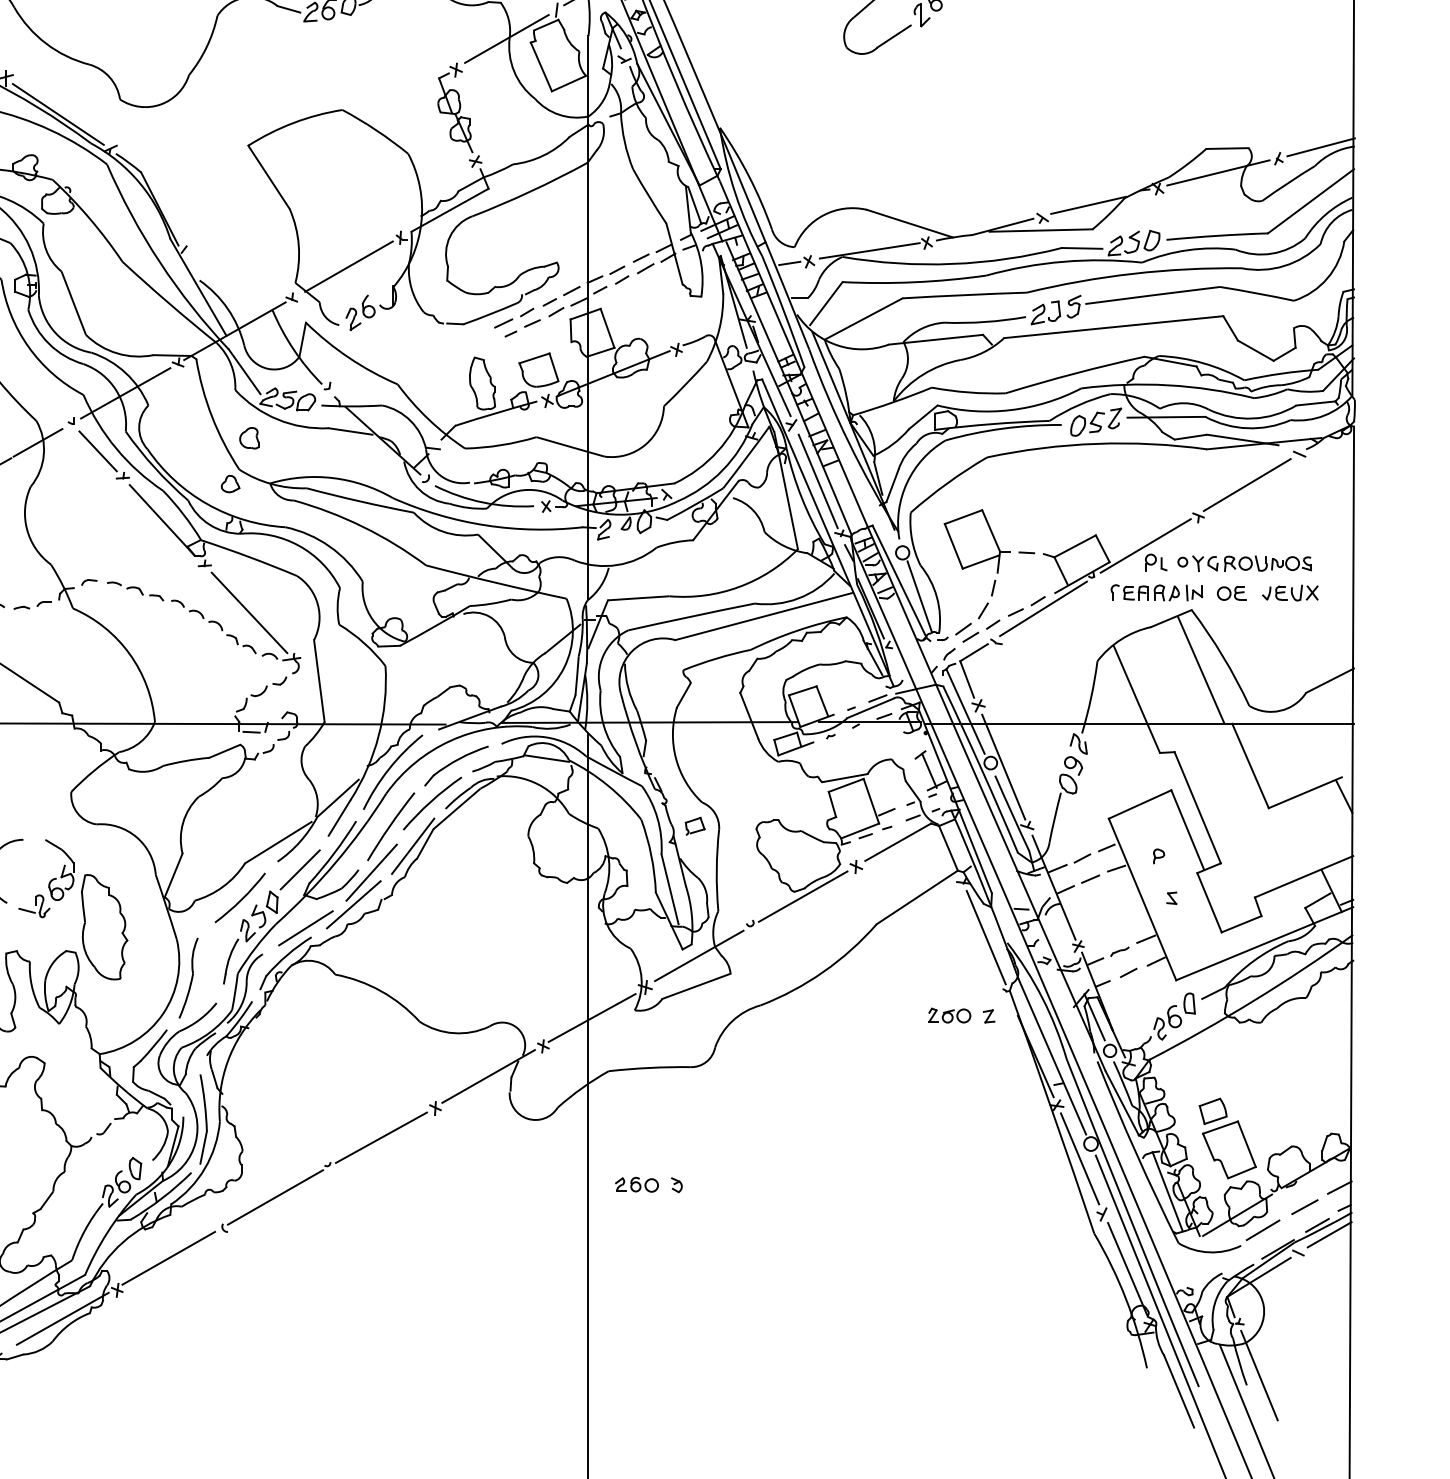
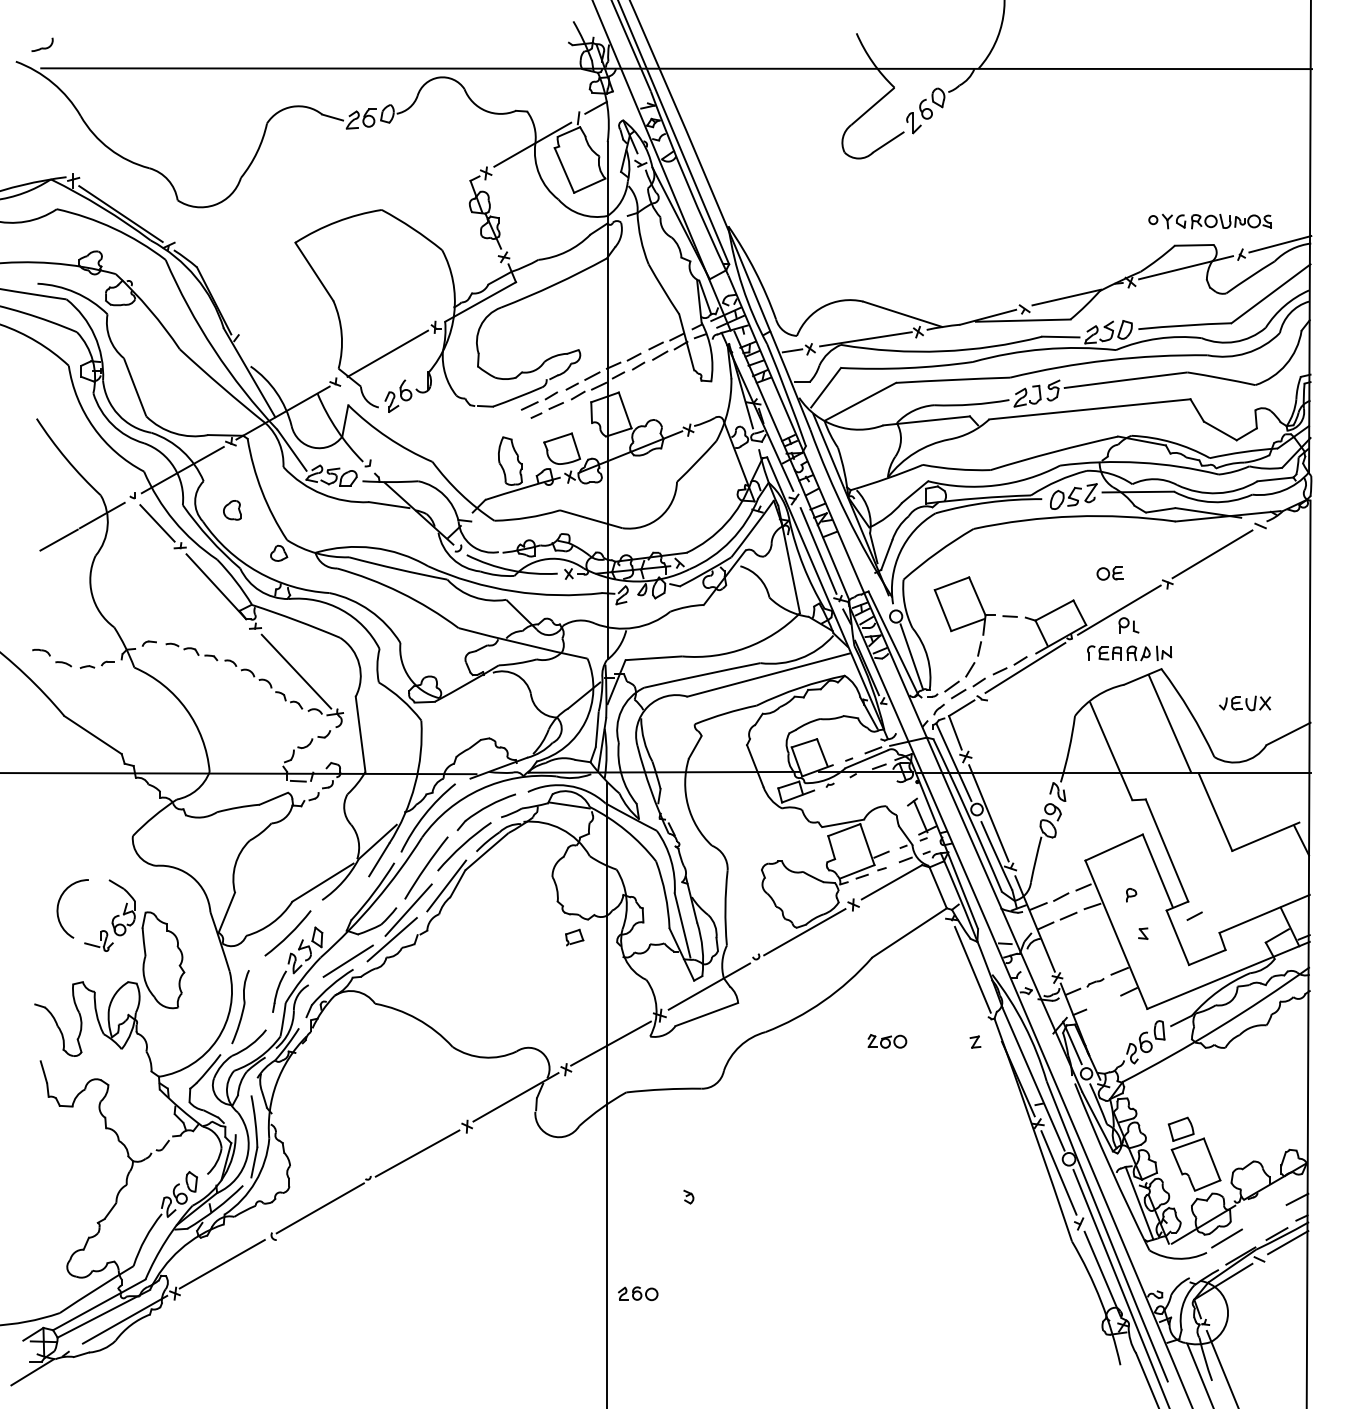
part: (249, 438) -> (232, 510), moved
part: (1243, 563) -> (1209, 221), moved
part: (1230, 593) -> (1109, 573), moved
part: (1290, 593) -> (1245, 703), moved
part: (695, 826) -> (574, 937), moved
line: (299, 869) -> (342, 907), removed
line: (1128, 972) -> (1194, 915), moved
part: (949, 1015) -> (887, 1041), moved
part: (637, 1184) -> (638, 1293), moved
line: (1303, 1206) -> (1264, 1216), removed

